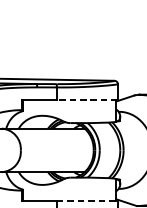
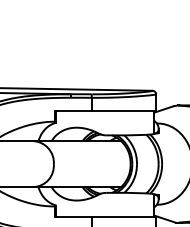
line: (86, 99) -> (123, 110), dashed -> solid
line: (87, 201) -> (124, 217), dashed -> solid

